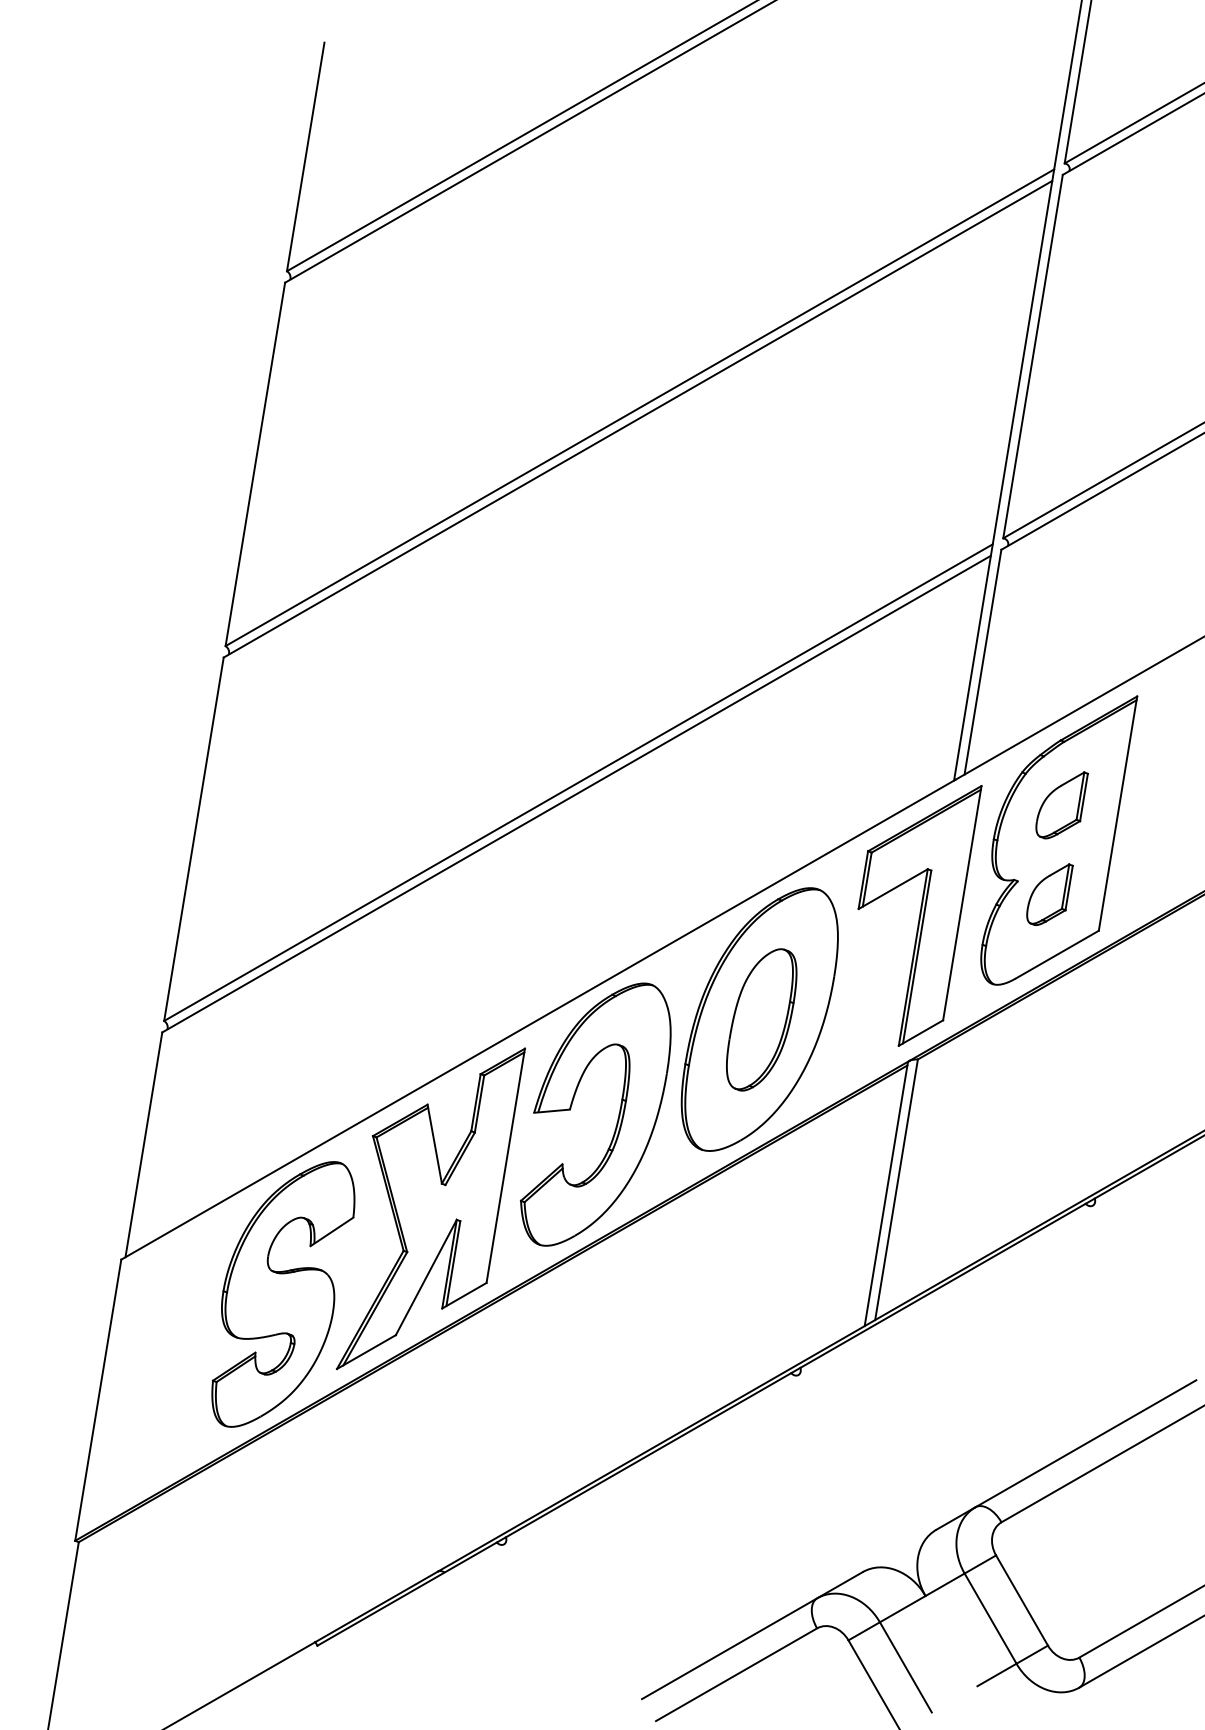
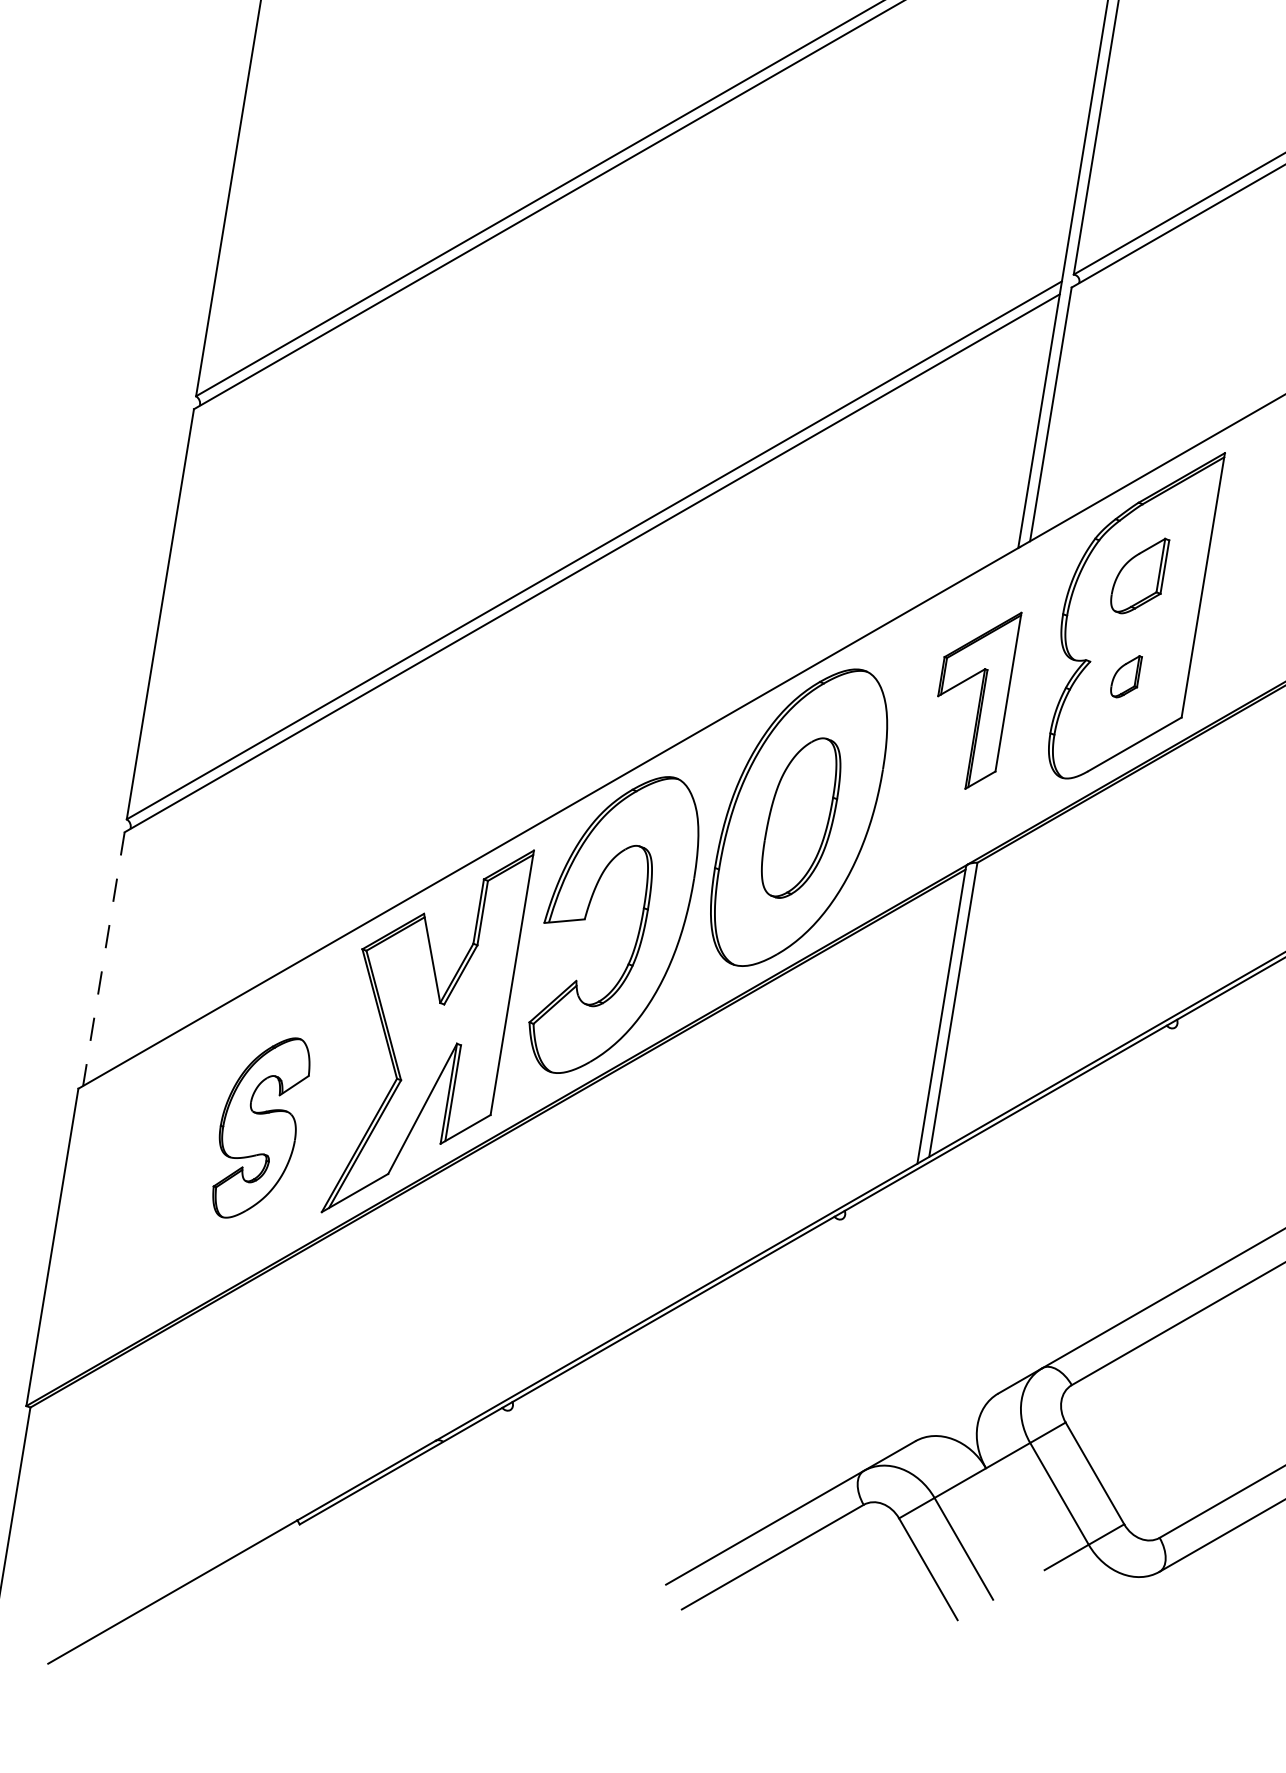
part: (1049, 894) -> (1125, 676), size x0.6
part: (919, 915) -> (979, 700), size x0.6
line: (143, 1144) -> (103, 958), solid -> dashed
part: (283, 1294) -> (261, 1128), size x0.6

